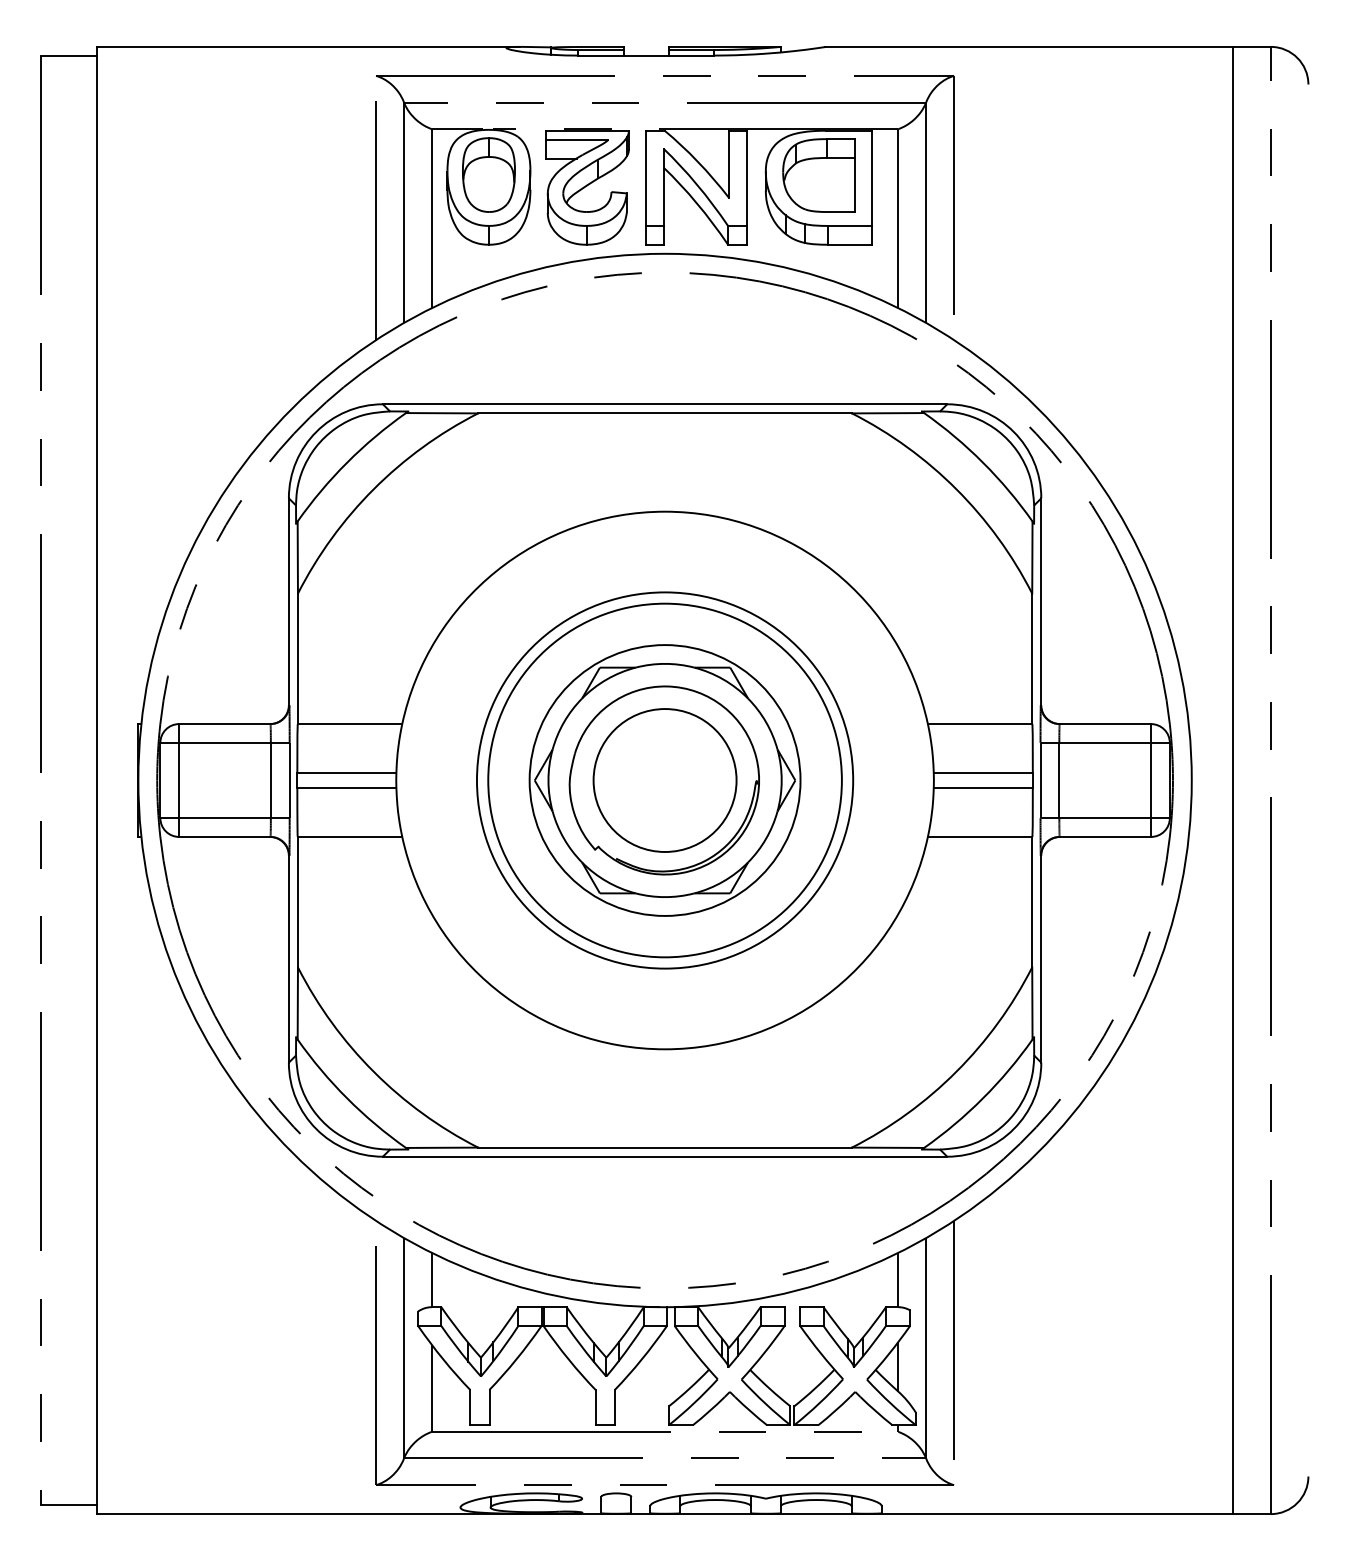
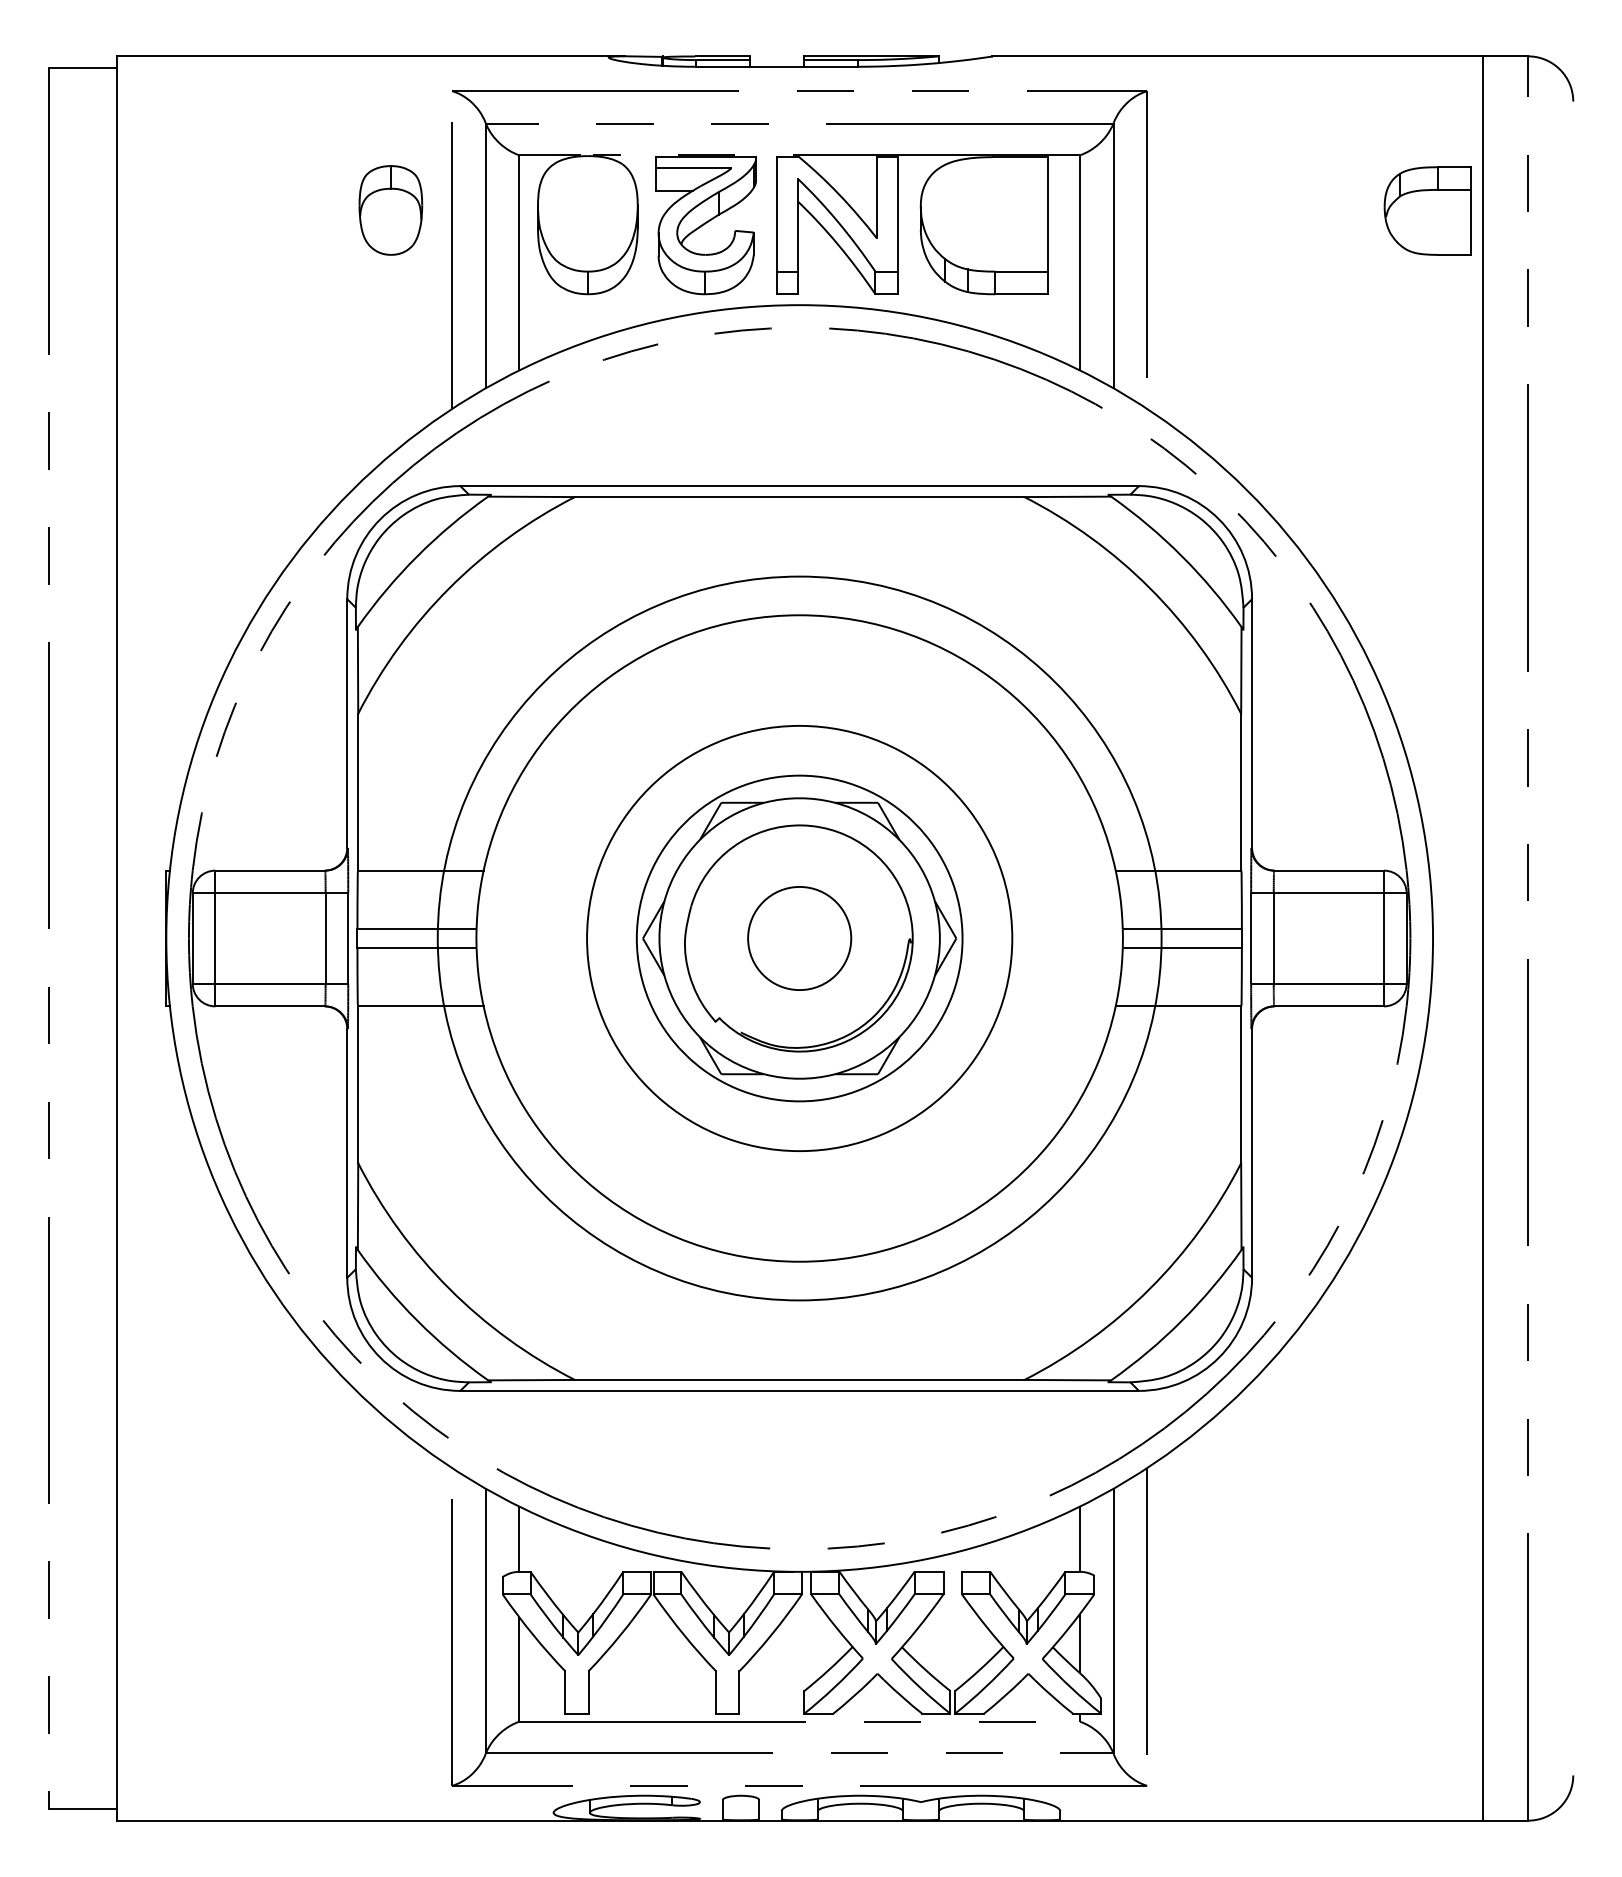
part: (488, 175) -> (390, 210), moved
part: (818, 175) -> (1427, 210), moved
circle: (664, 780) -> (799, 938), size x0.6
circle: (664, 780) -> (799, 938), size x1.6

